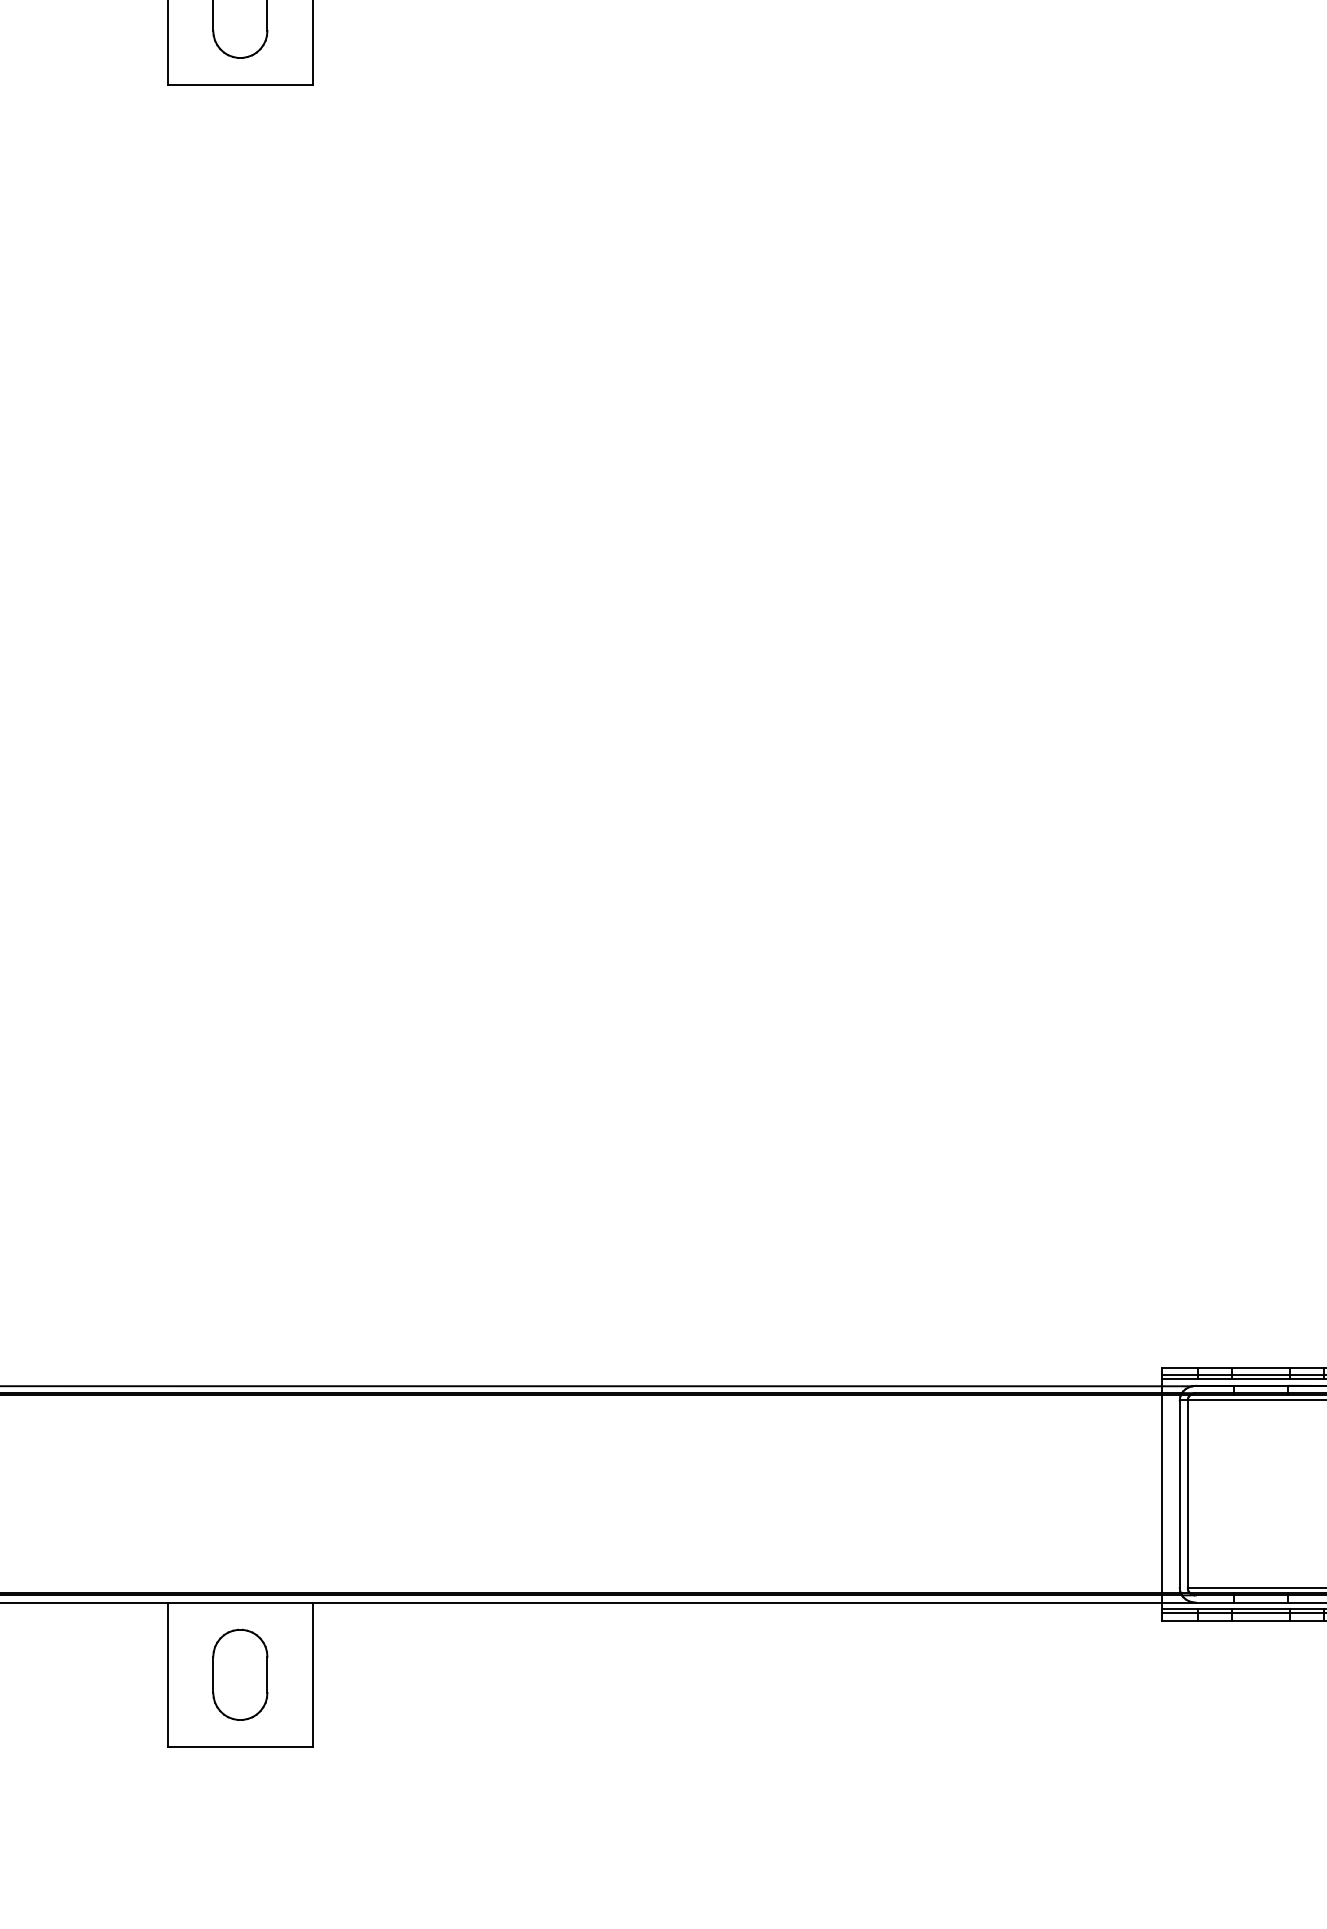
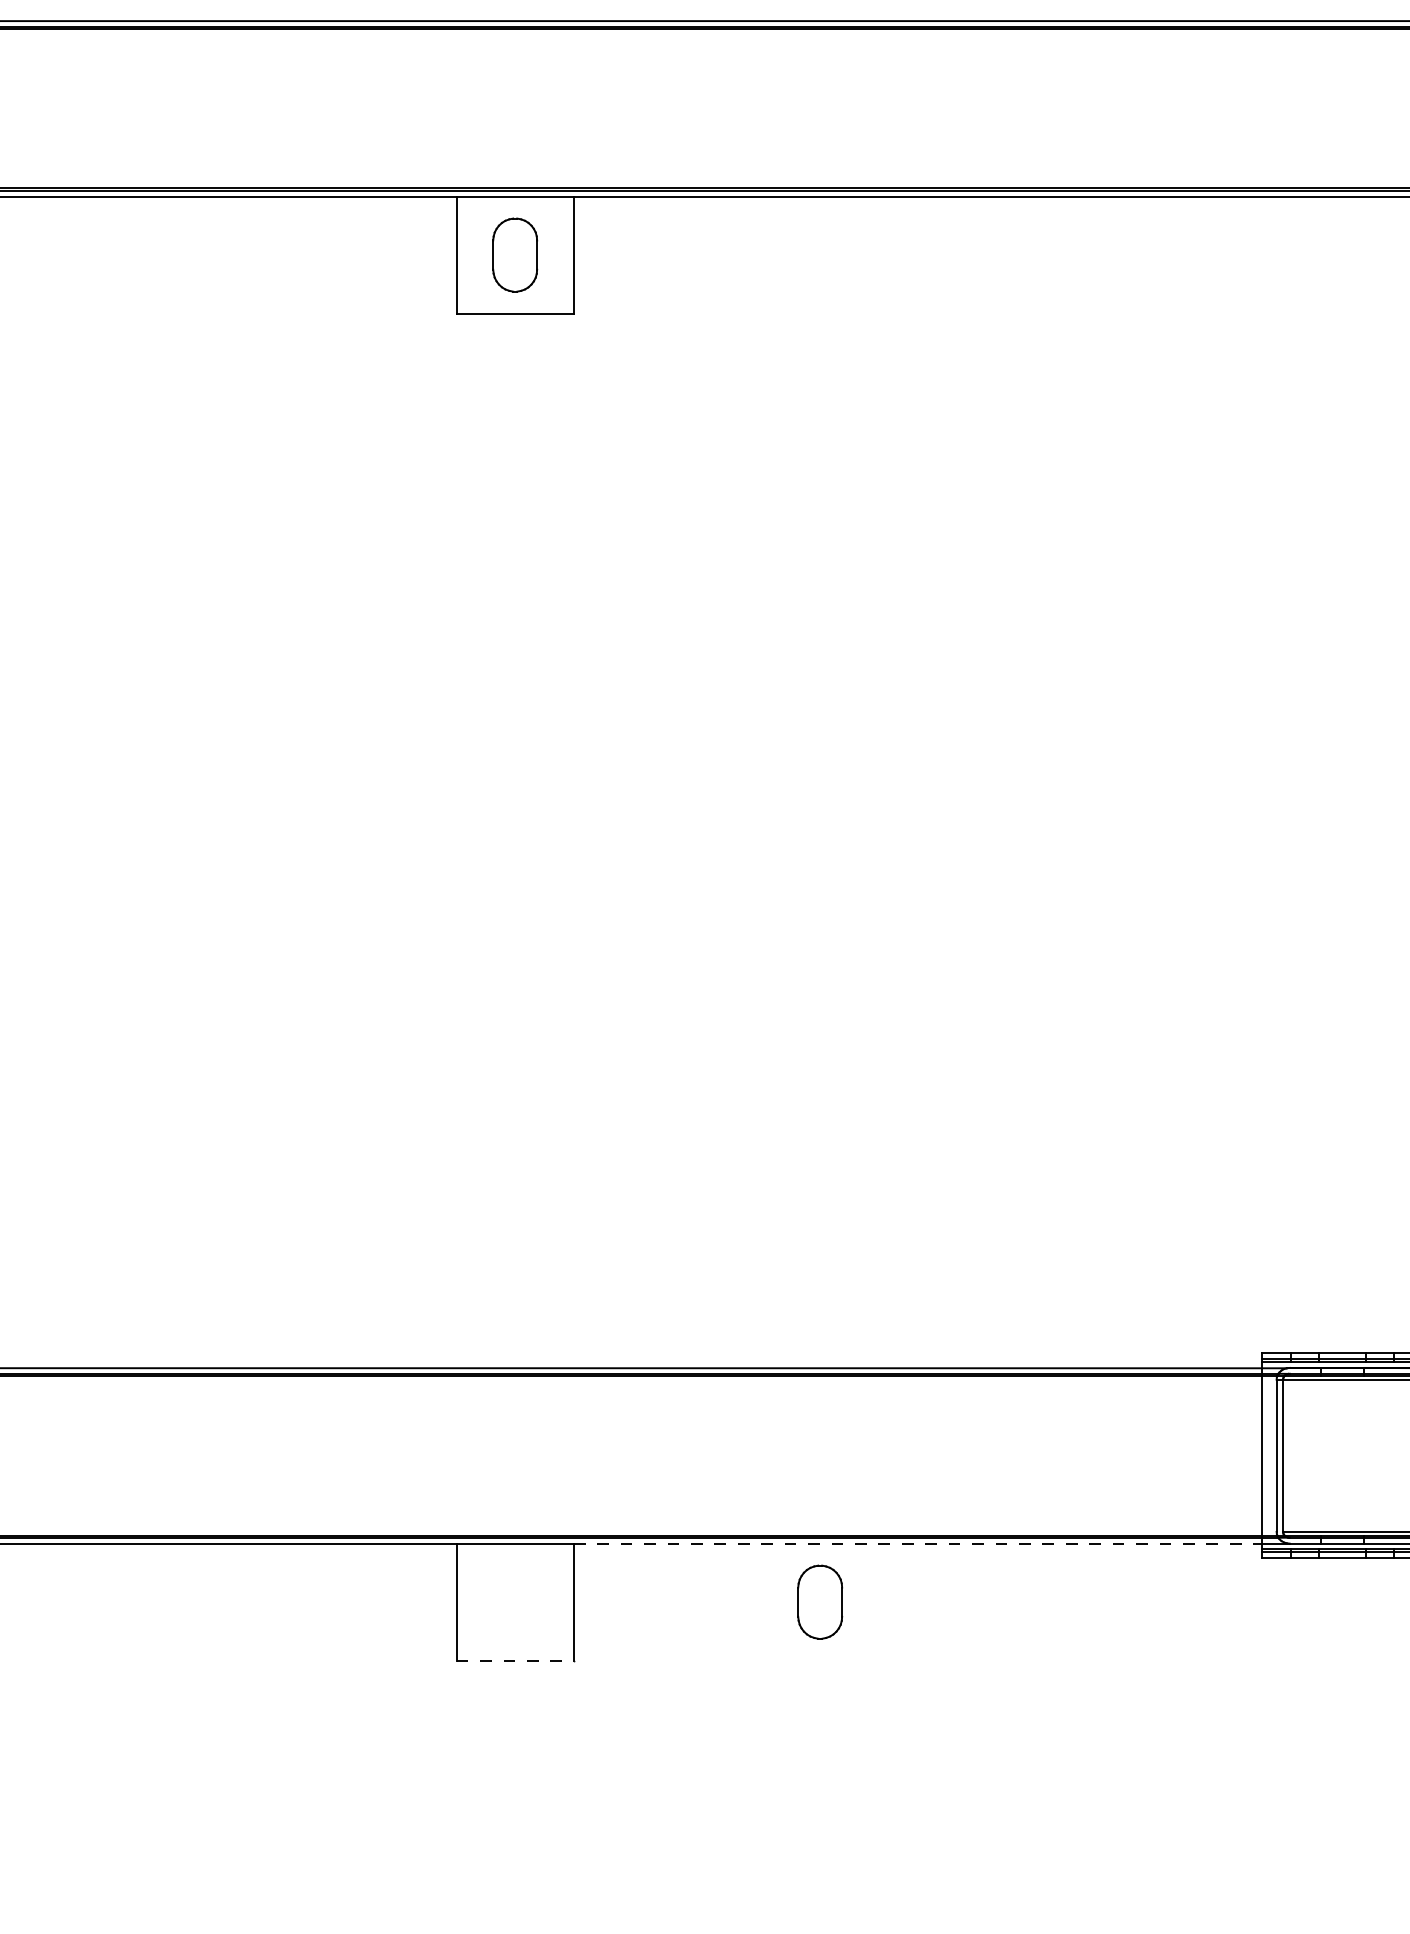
line: (737, 1602) -> (918, 1543), solid -> dashed
part: (240, 1674) -> (820, 1601), moved
line: (240, 1746) -> (515, 1660), solid -> dashed

